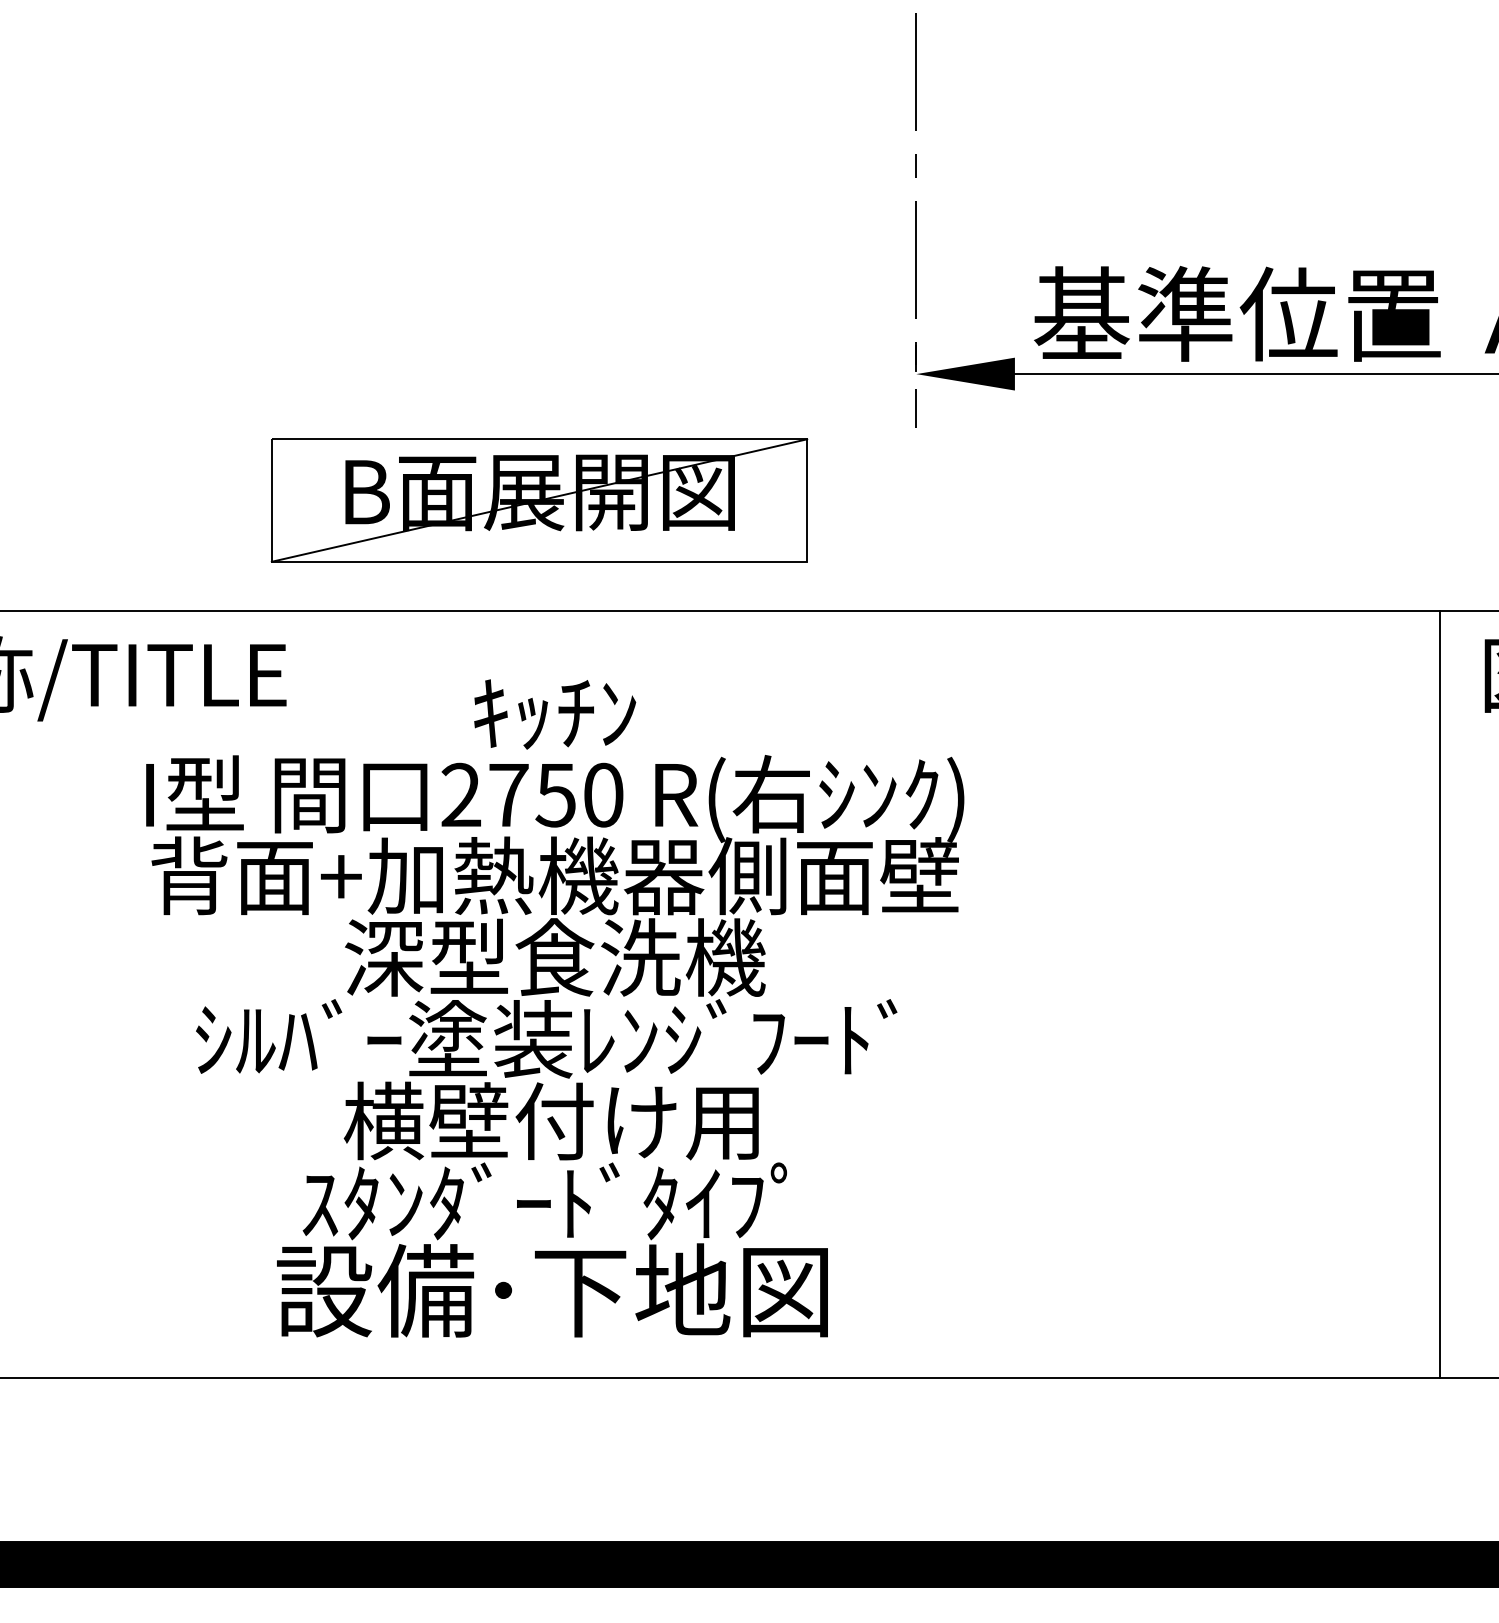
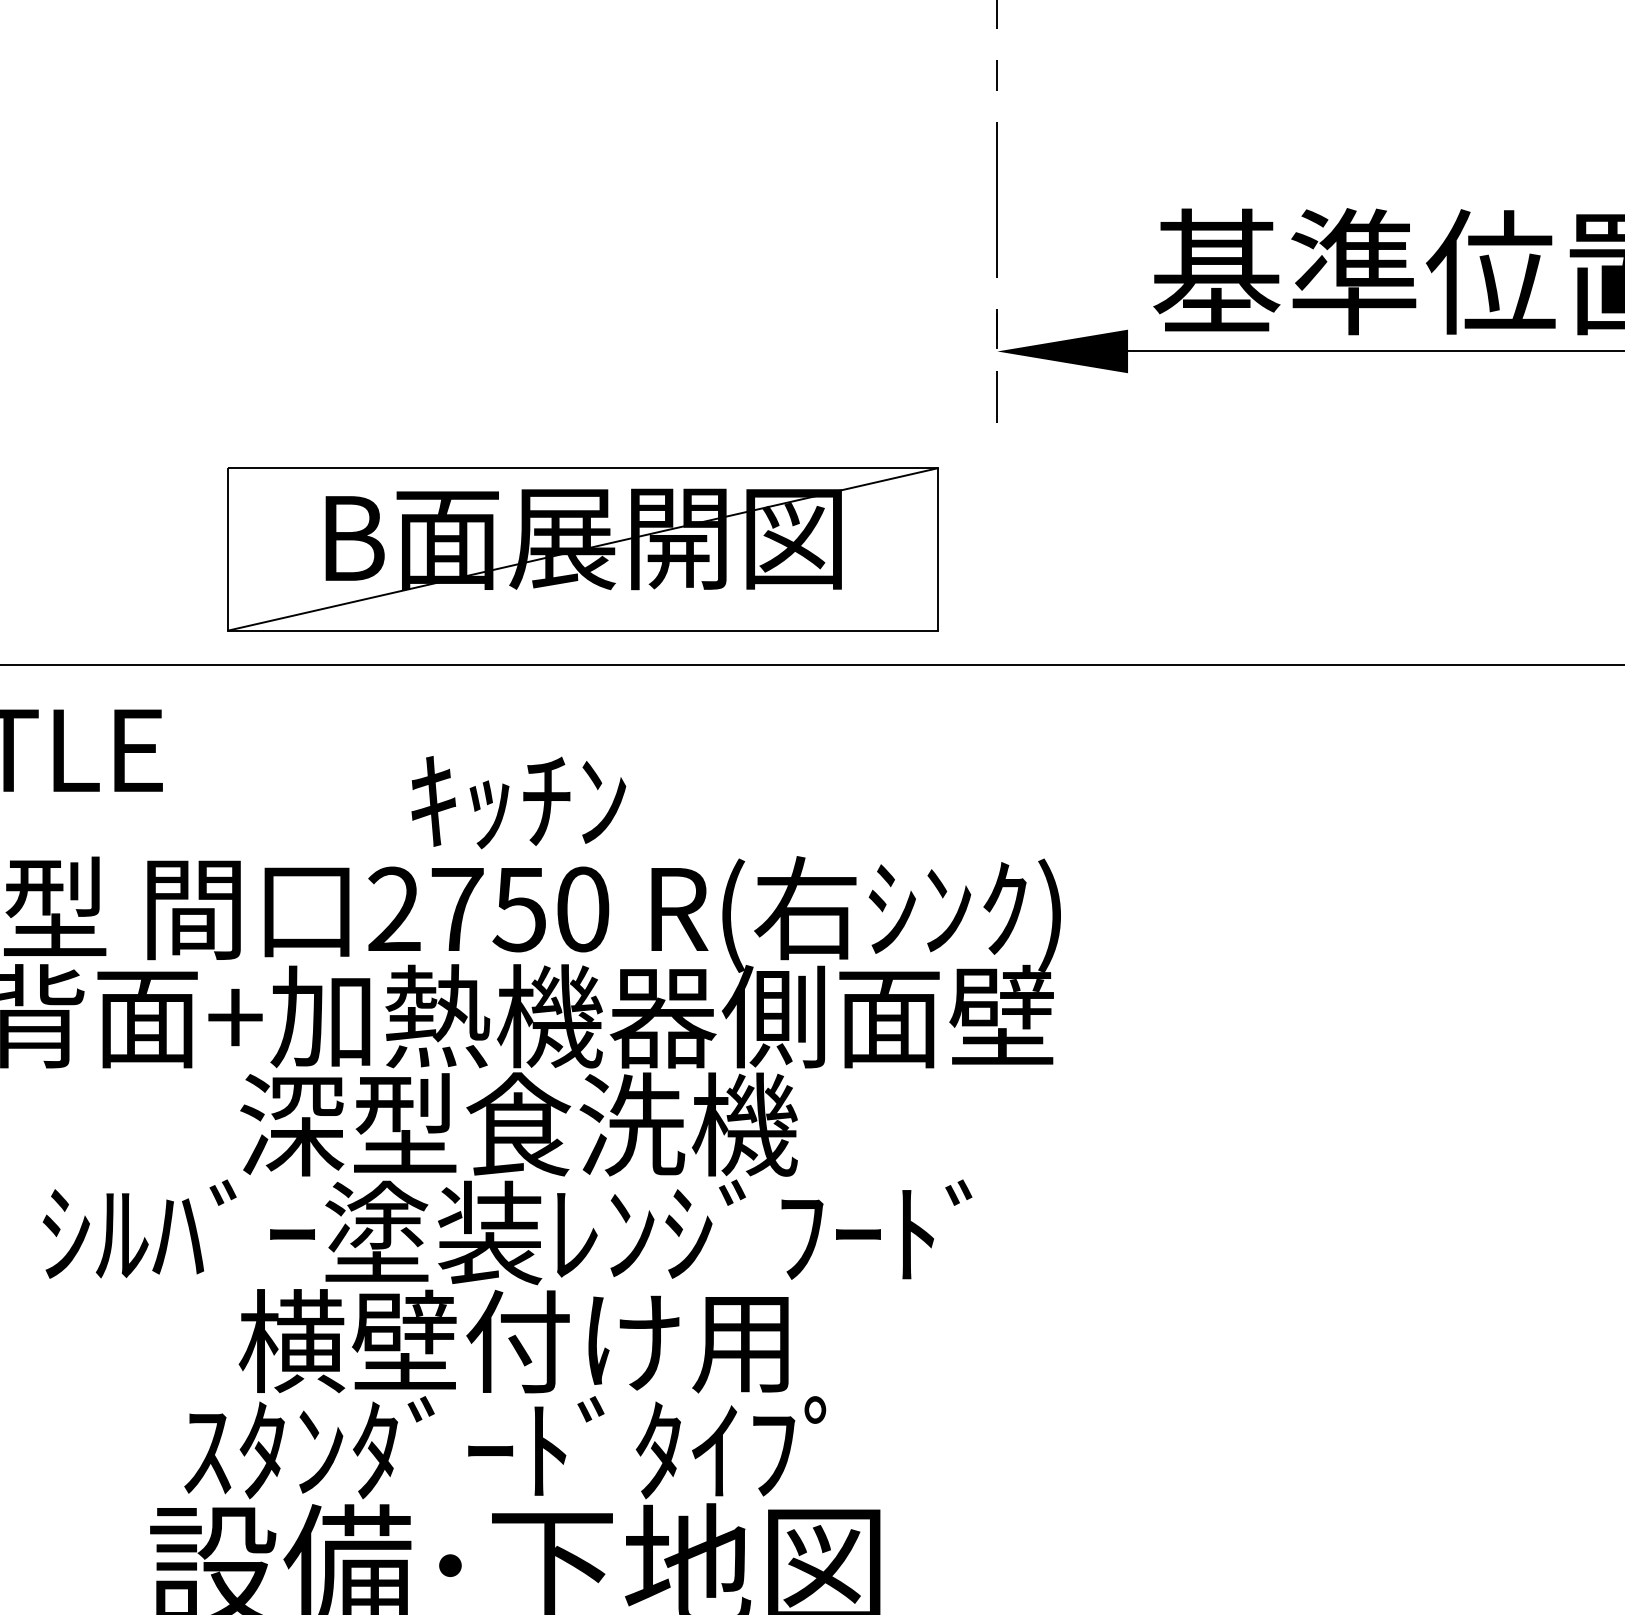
part: (539, 500) -> (582, 549), moved

